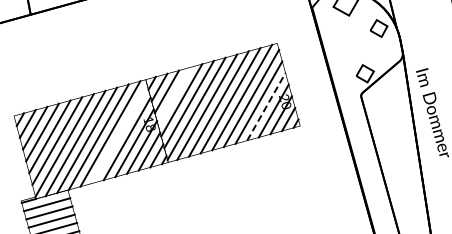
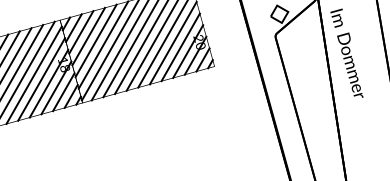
line: (174, 95) -> (88, 36), added
line: (266, 106) -> (180, 47), dashed -> solid
line: (119, 134) -> (33, 75), added

